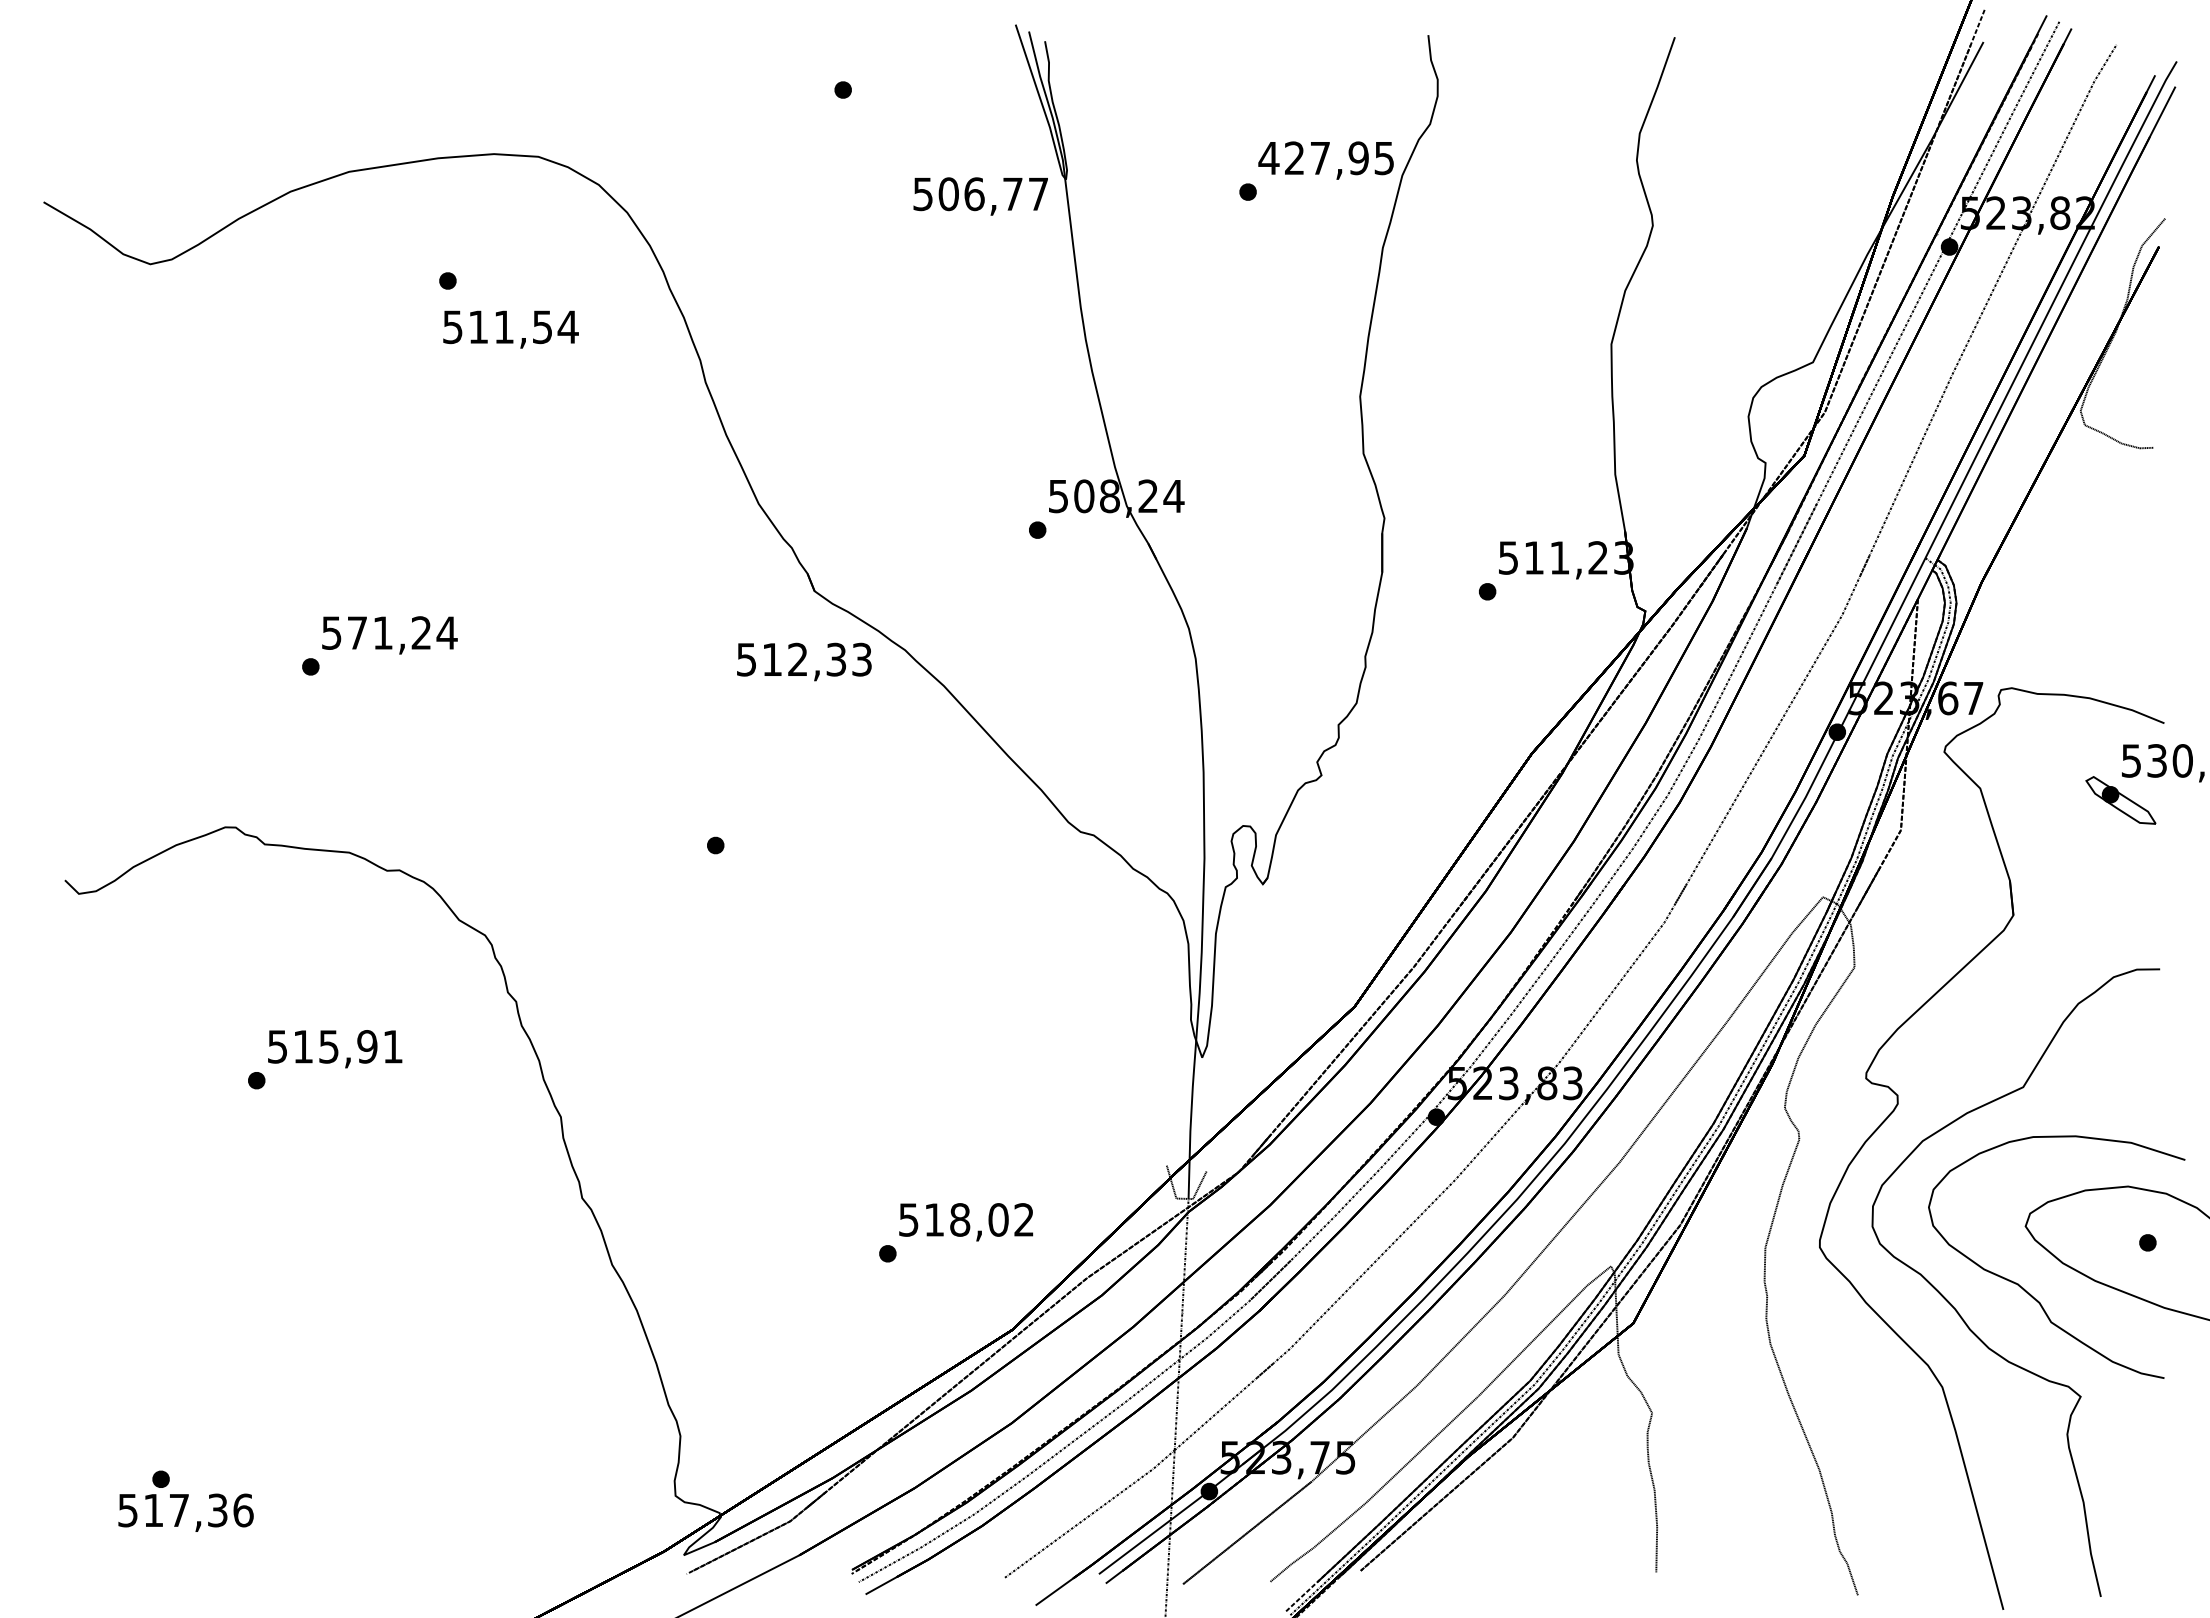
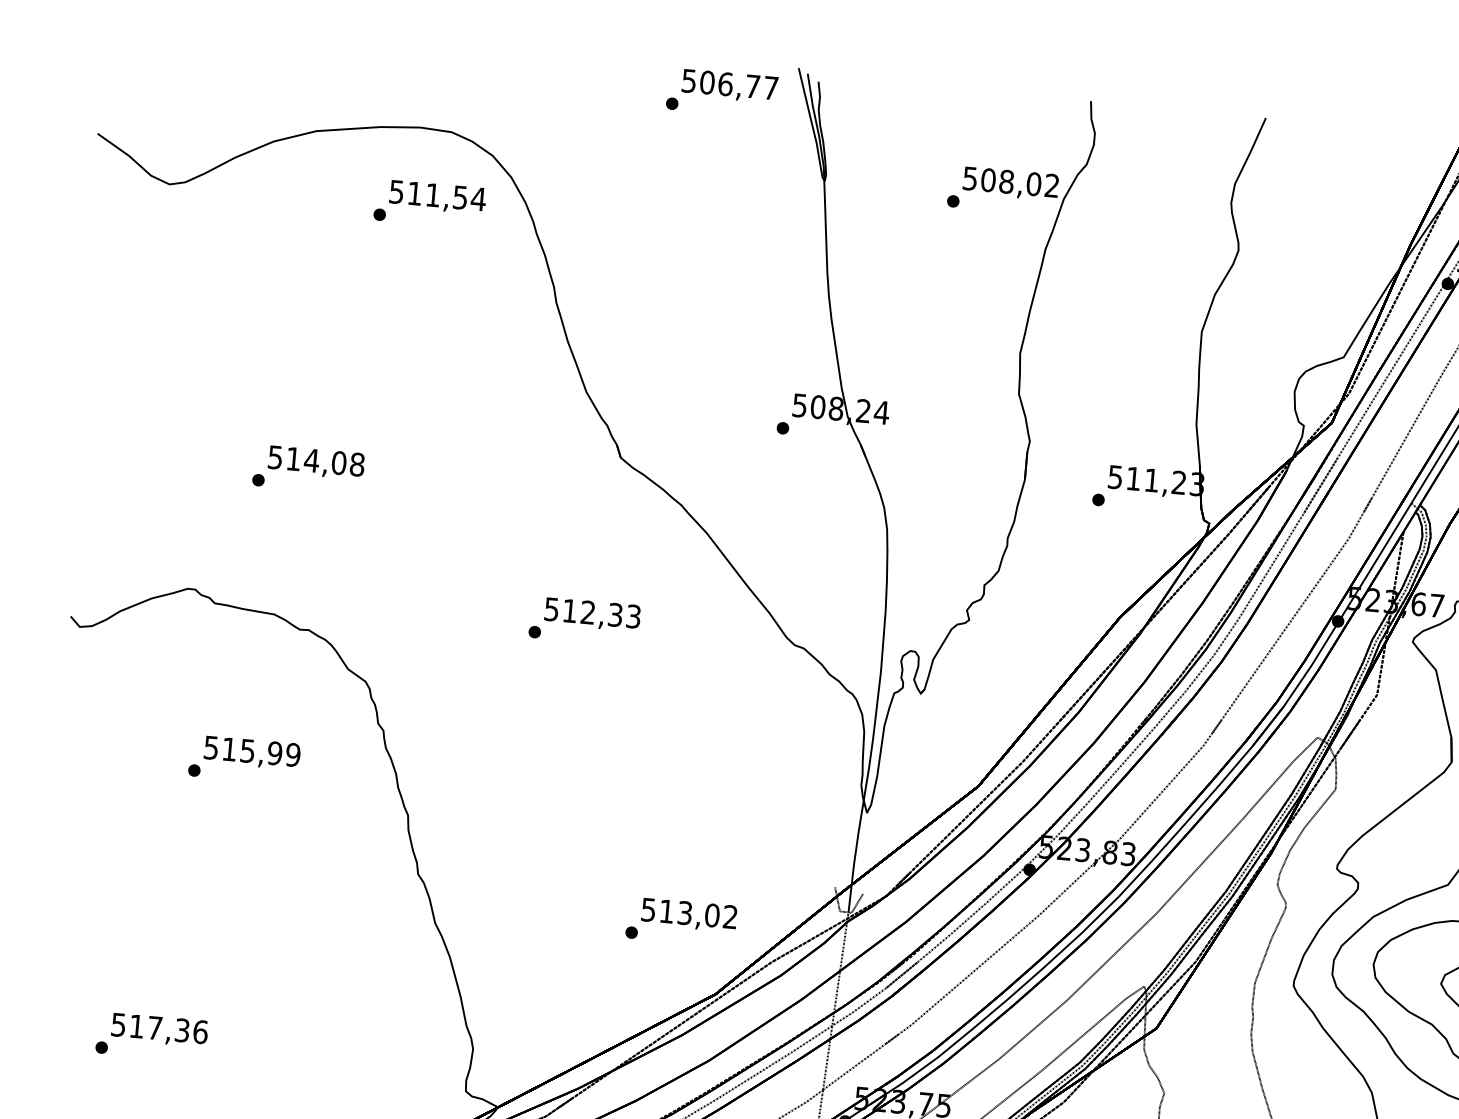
text: (1325, 158) -> (1010, 182), 427,95 -> 508,02
text: (980, 196) -> (729, 86), moved
text: (510, 329) -> (437, 197), moved
text: (402, 632) -> (325, 461), 571,24 -> 514,08
text: (804, 661) -> (592, 614), moved
text: (393, 1046) -> (293, 754), 515,91 -> 515,99
text: (960, 1219) -> (685, 912), 518,02 -> 513,02
text: (185, 1512) -> (159, 1029), moved

